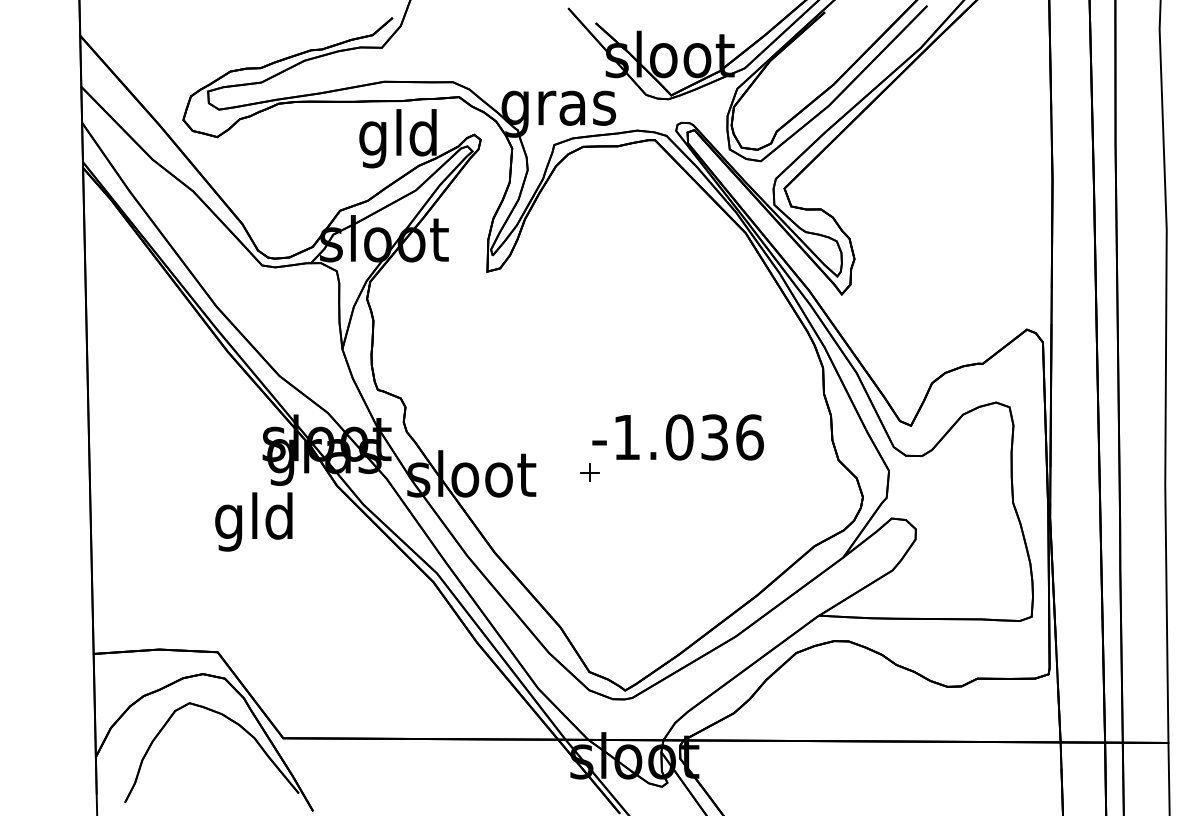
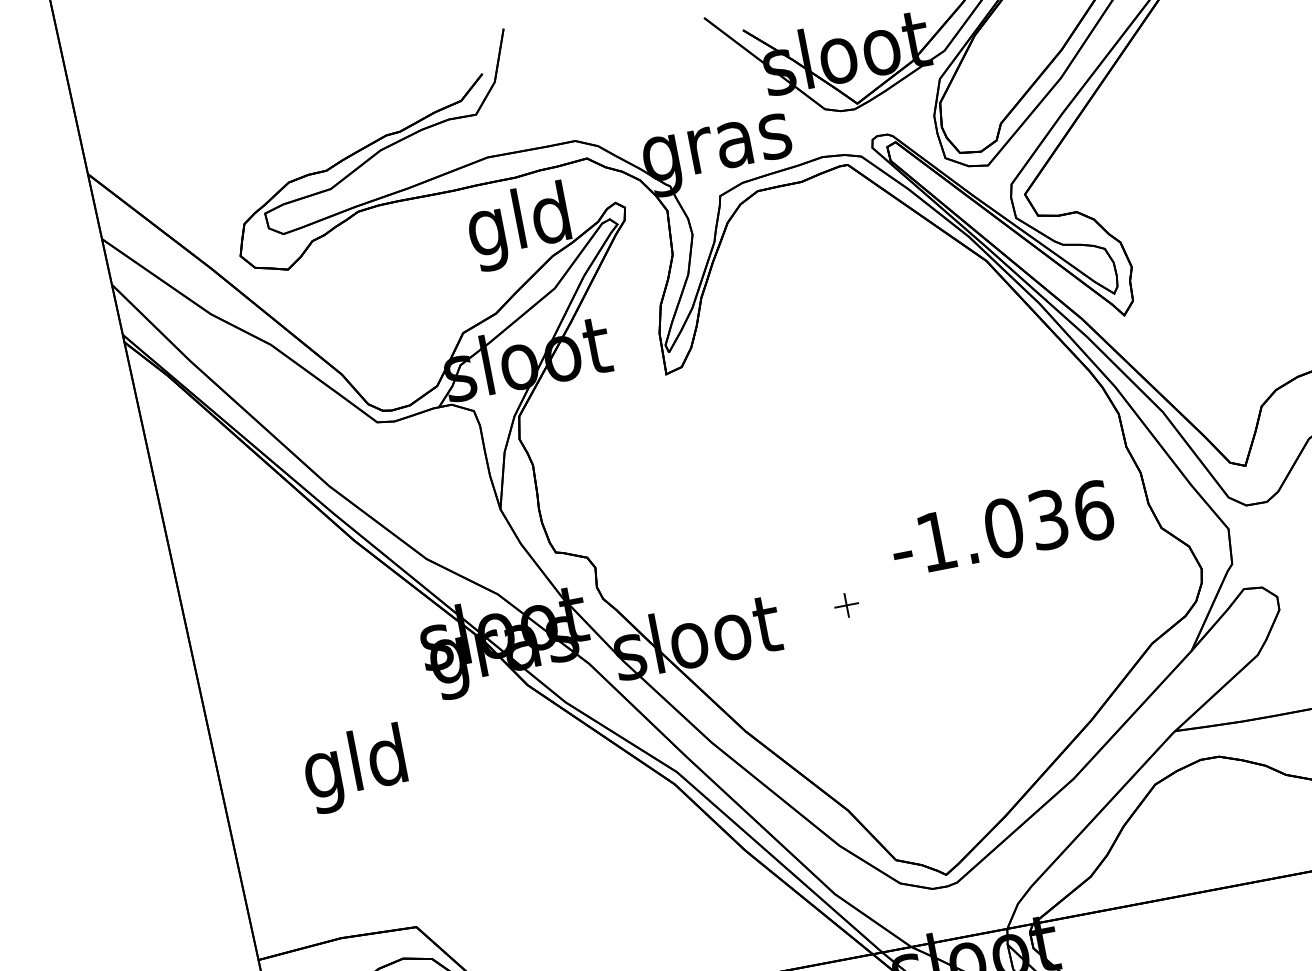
text: (677, 437) -> (1001, 528), moved
text: (253, 521) -> (354, 768), moved

